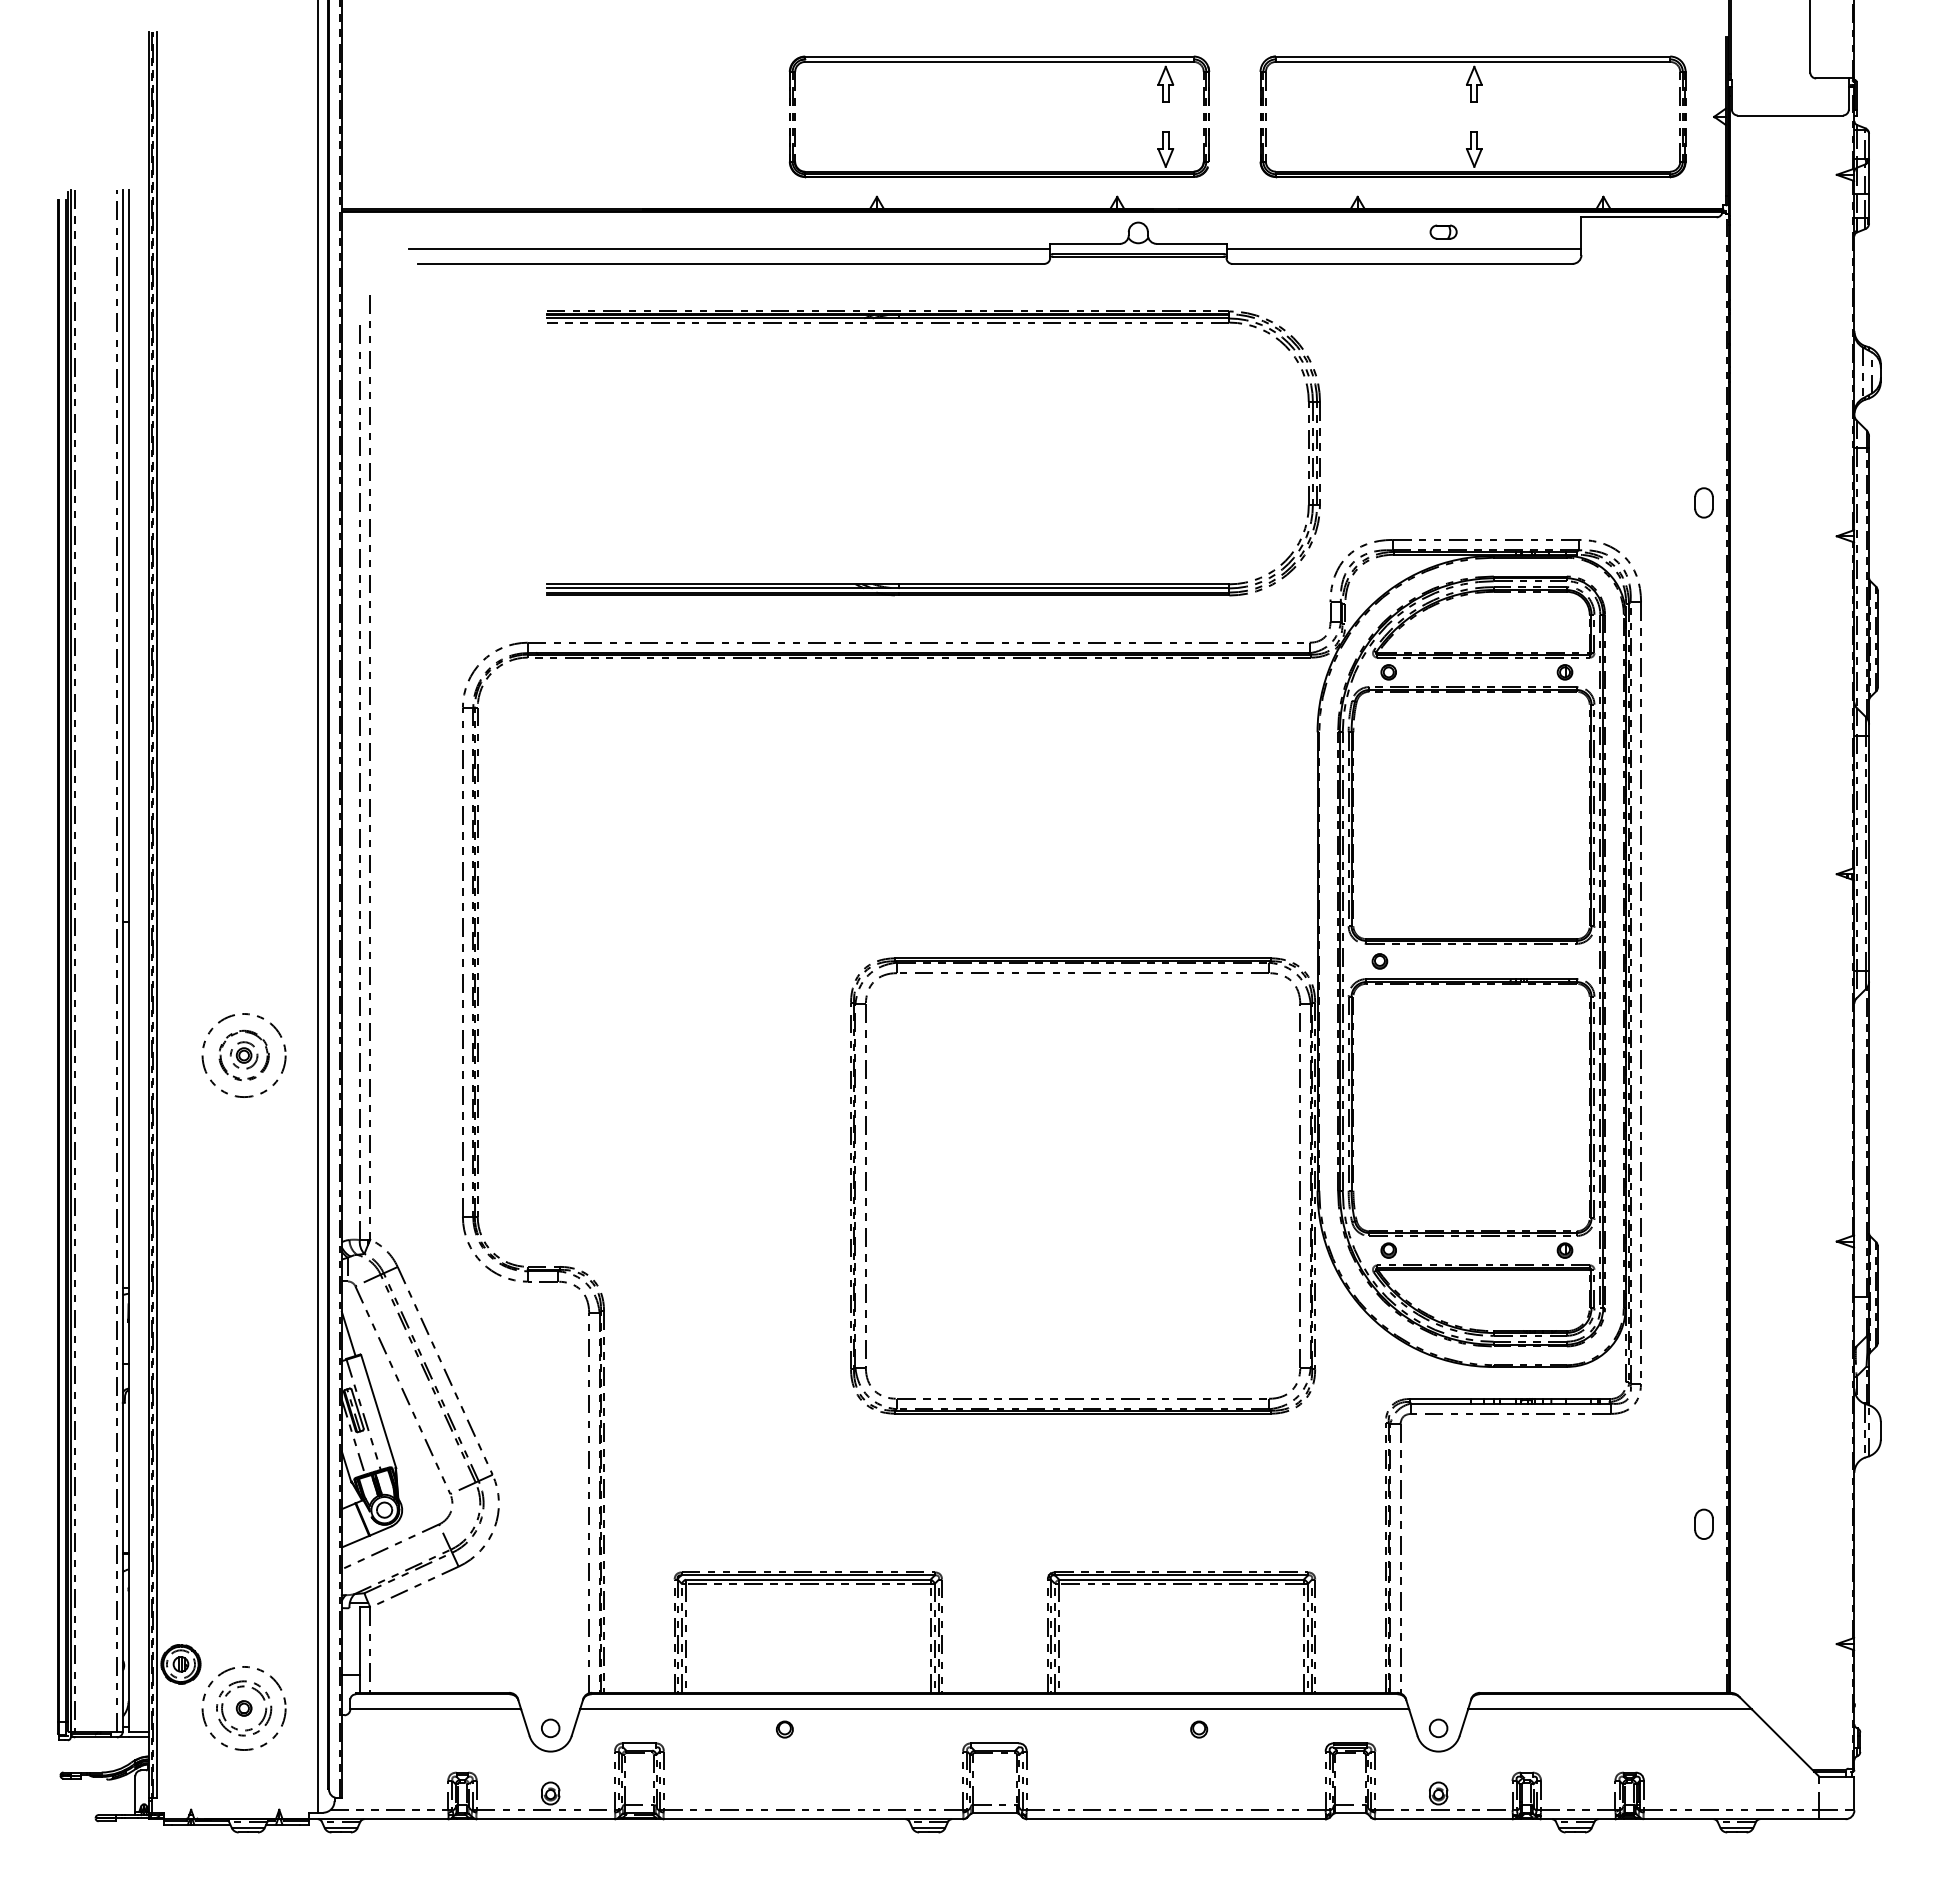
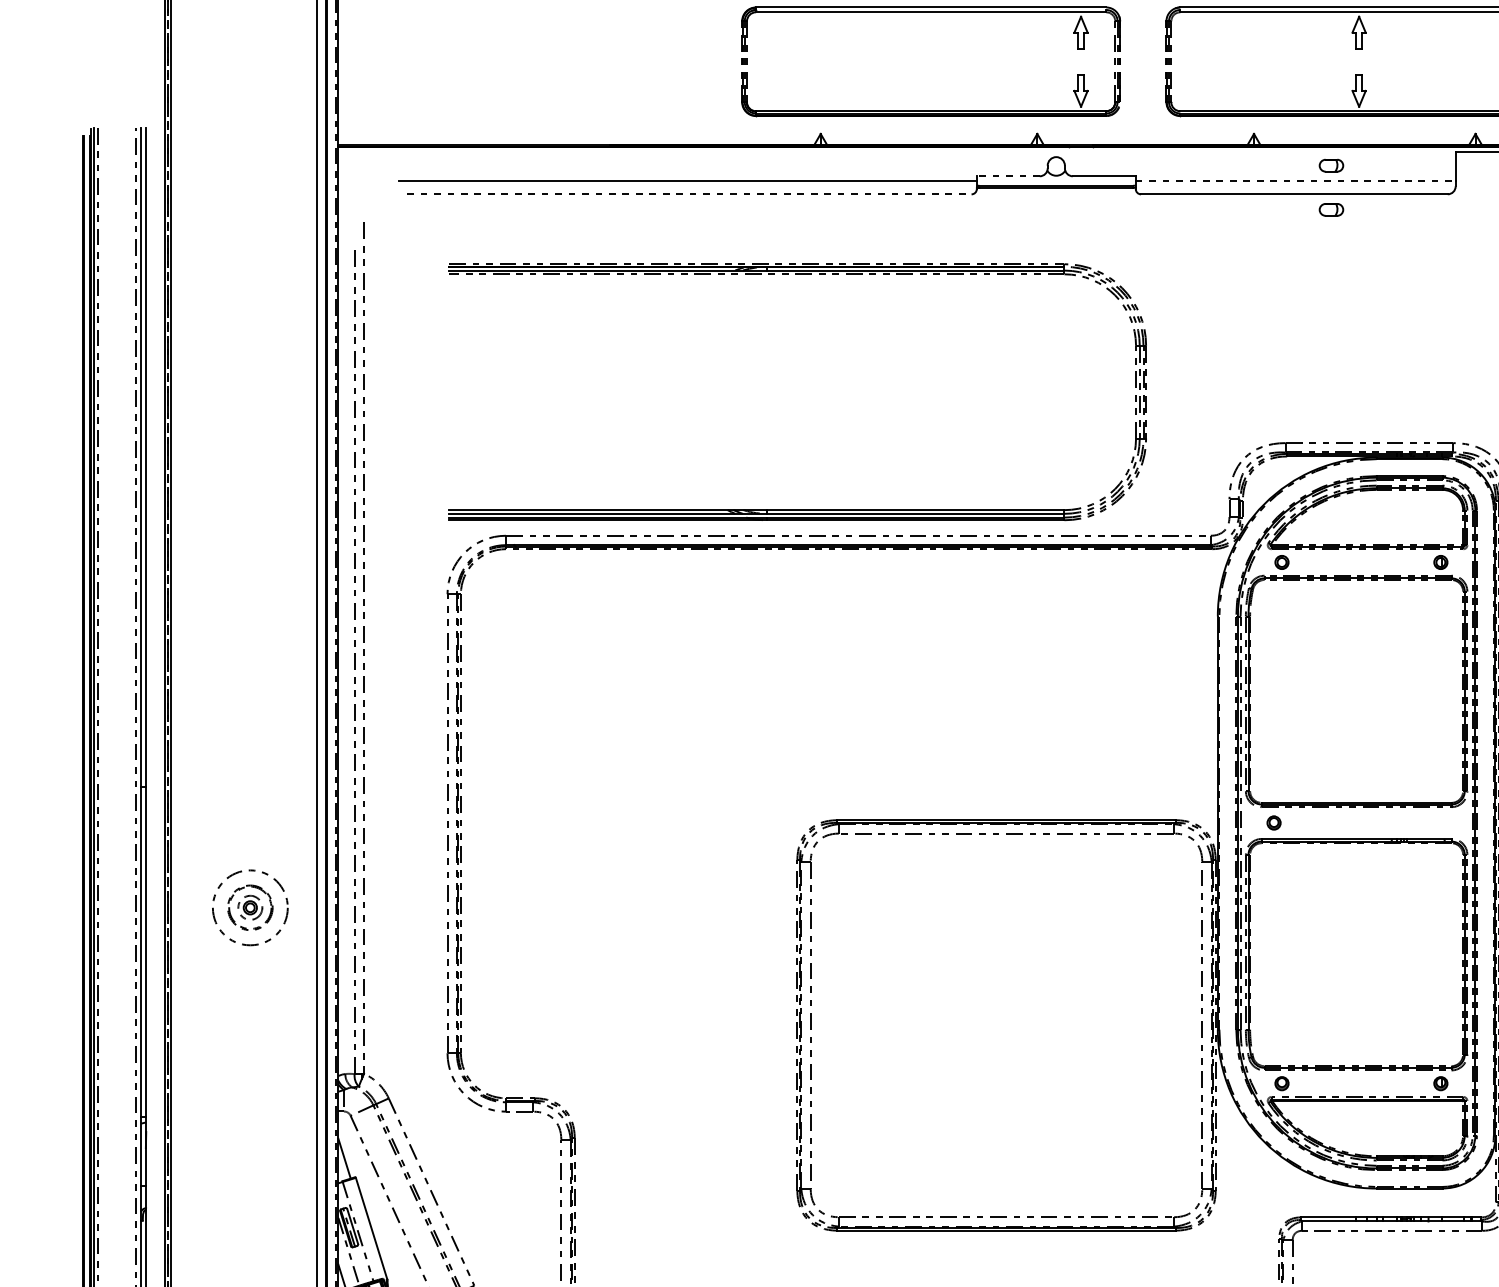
line: (1085, 243) -> (1008, 175), solid -> dashed
line: (1404, 248) -> (1296, 180), solid -> dashed
line: (731, 263) -> (689, 193), solid -> dashed
part: (1443, 280) -> (1331, 209), added
part: (933, 323) -> (797, 275), moved

